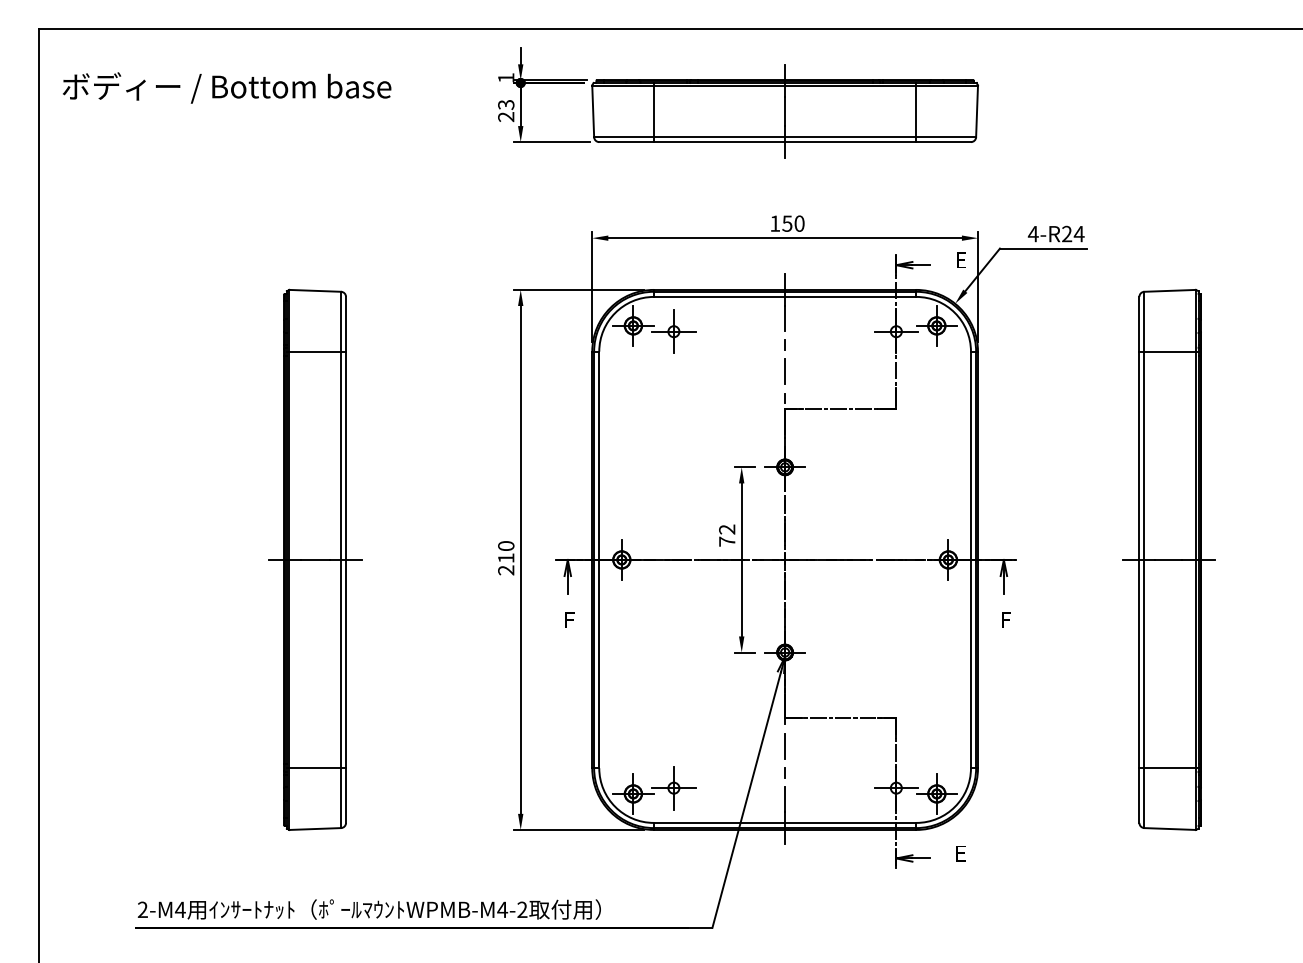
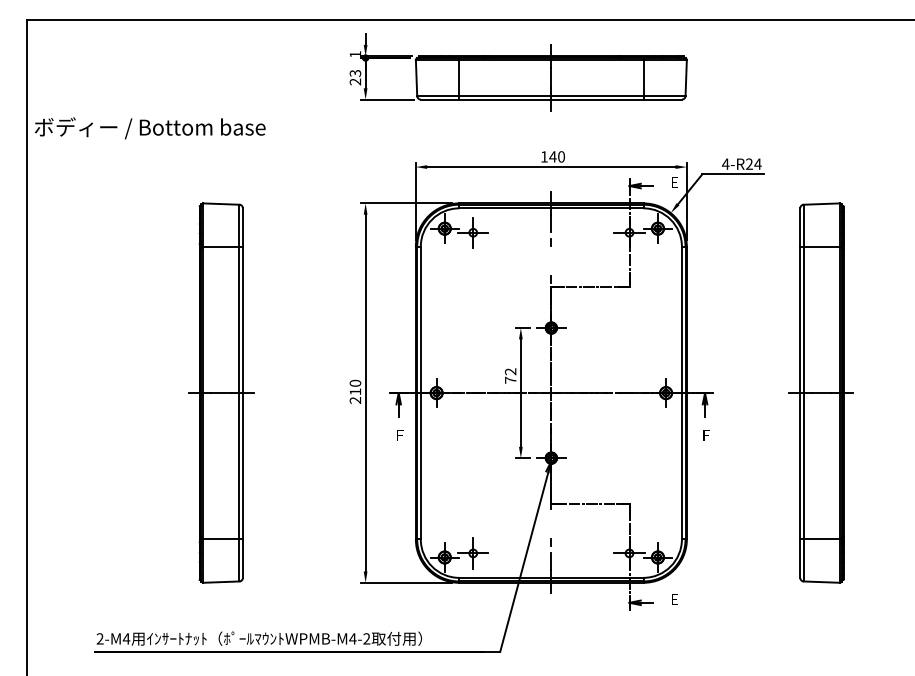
text: (227, 87) -> (150, 127), moved
text: (786, 223) -> (552, 156), 150 -> 140
line: (784, 371) -> (550, 260), removed
line: (785, 745) -> (551, 523), removed

